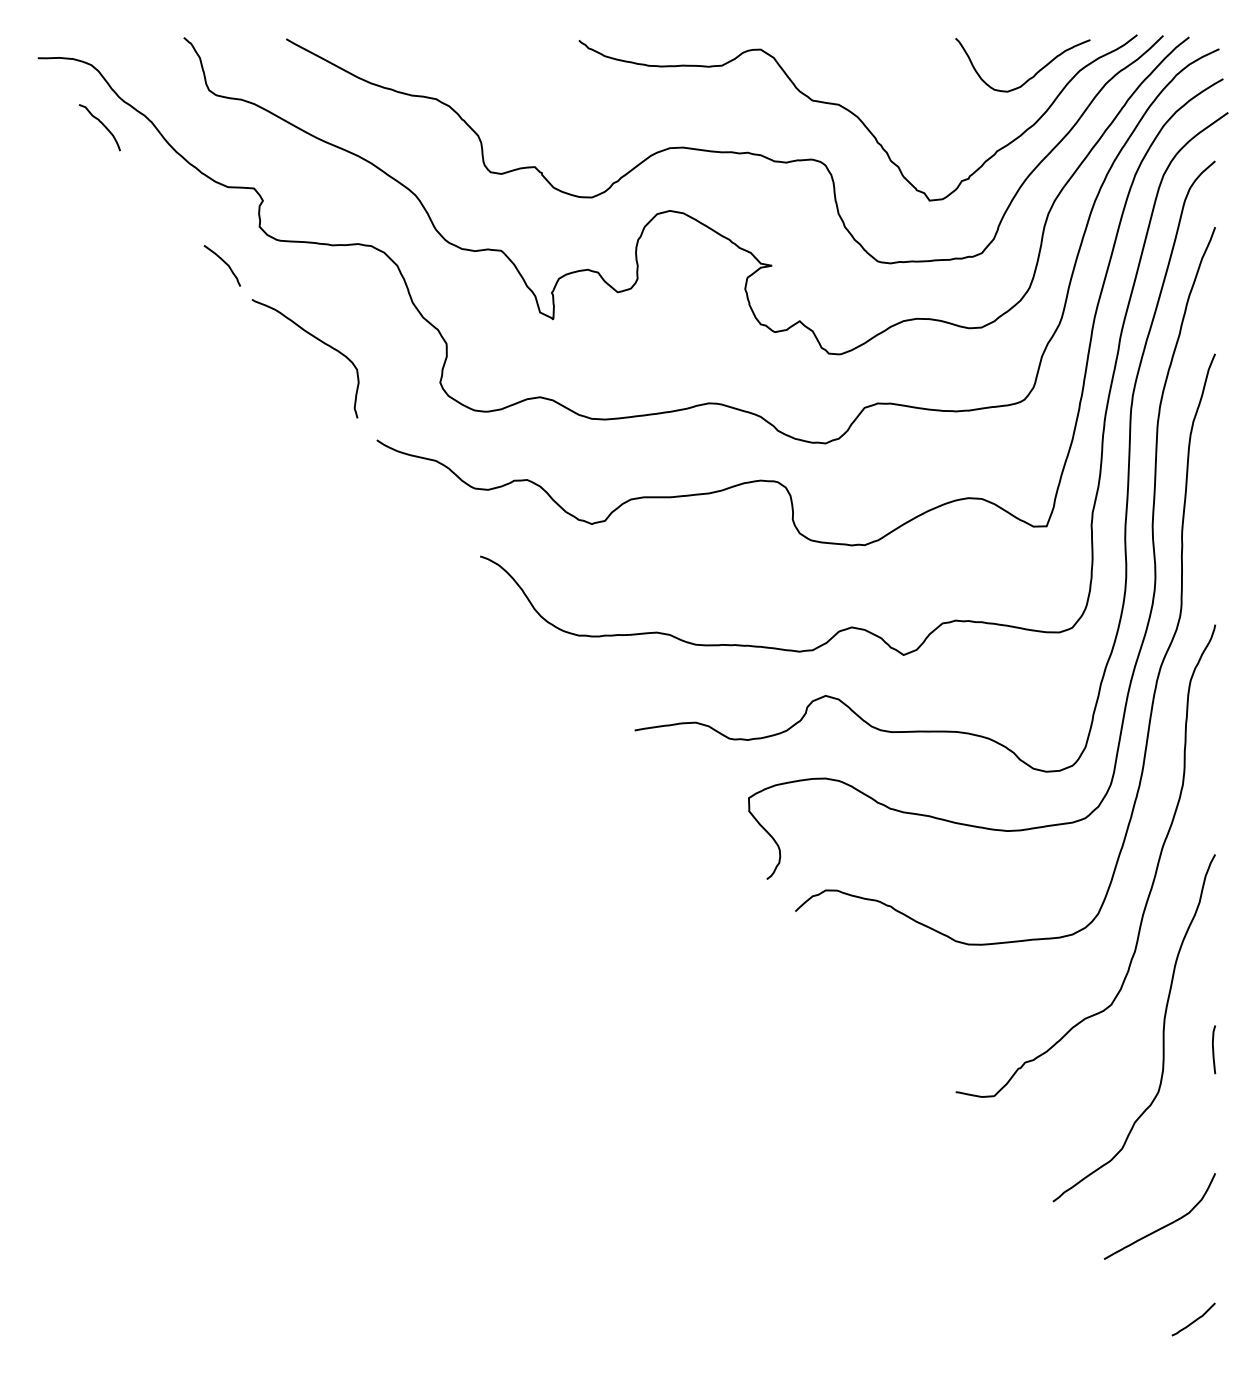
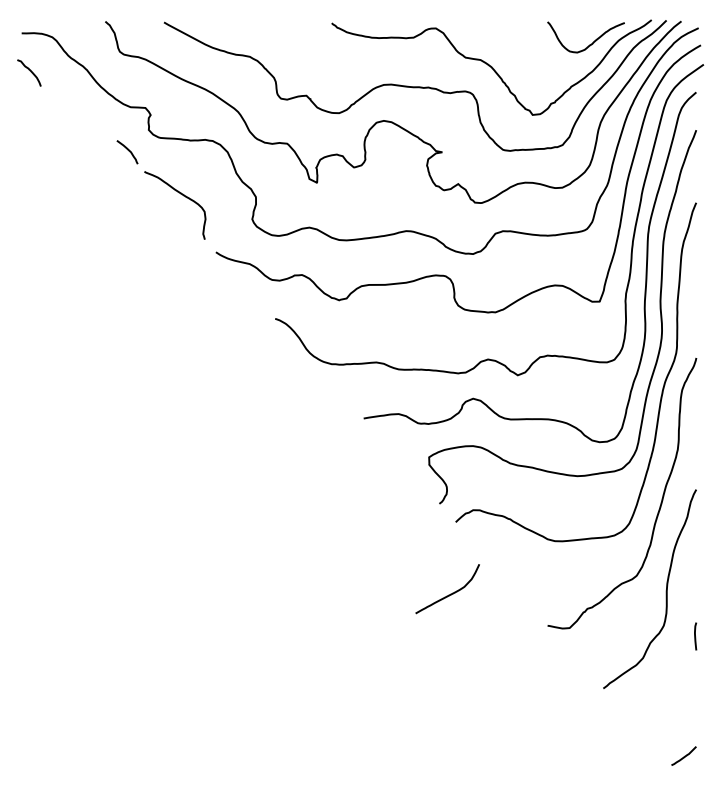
curve: (102, 126) -> (30, 72), moved
curve: (1213, 1049) -> (695, 636), moved
curve: (1164, 1224) -> (450, 593), moved

